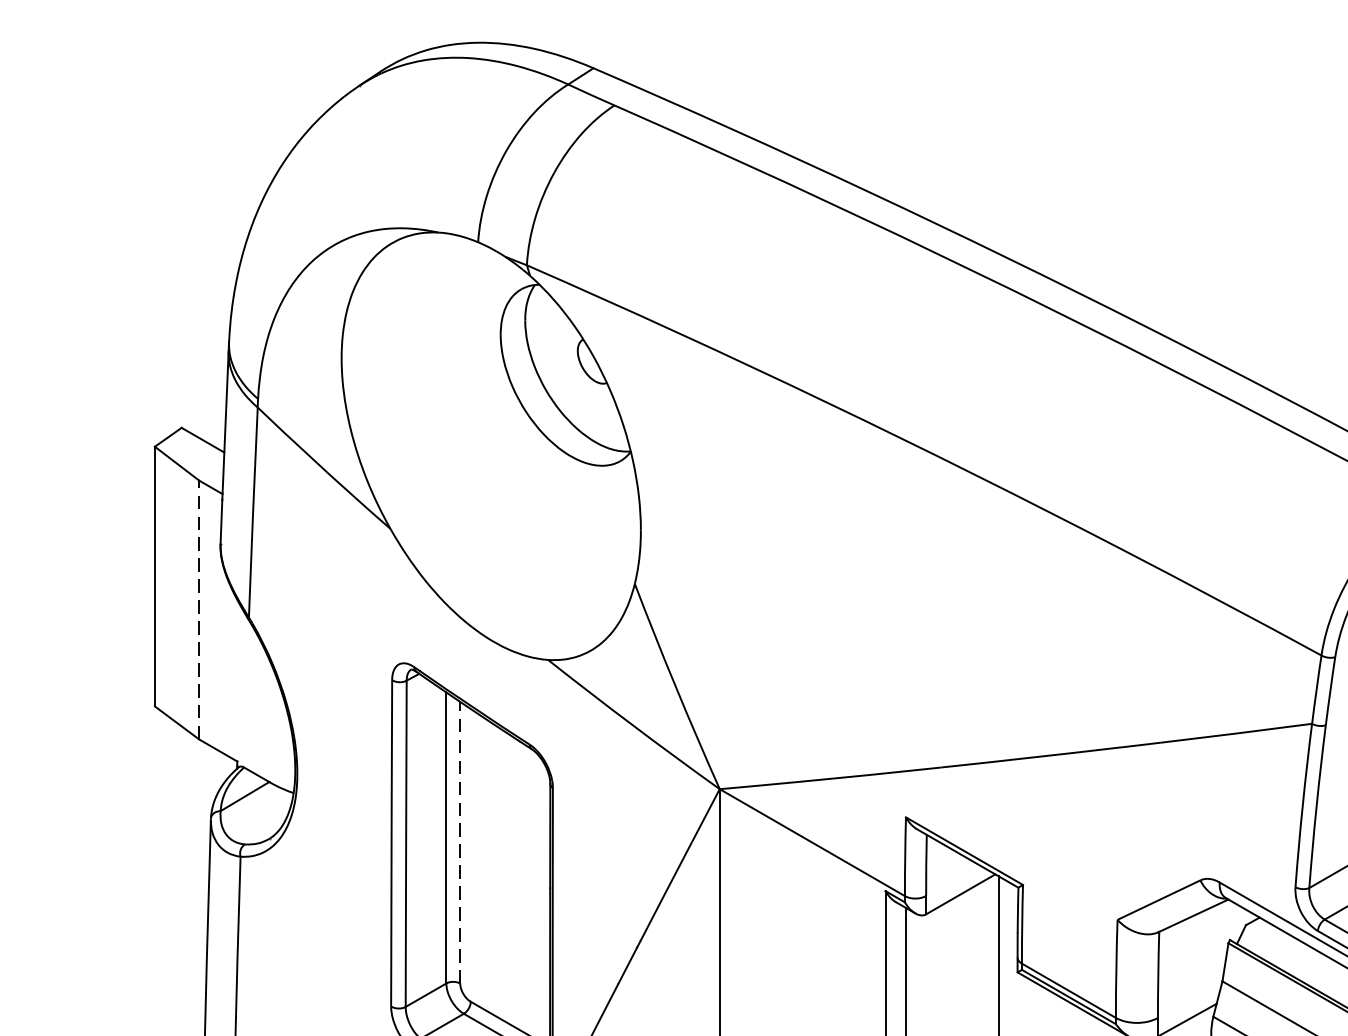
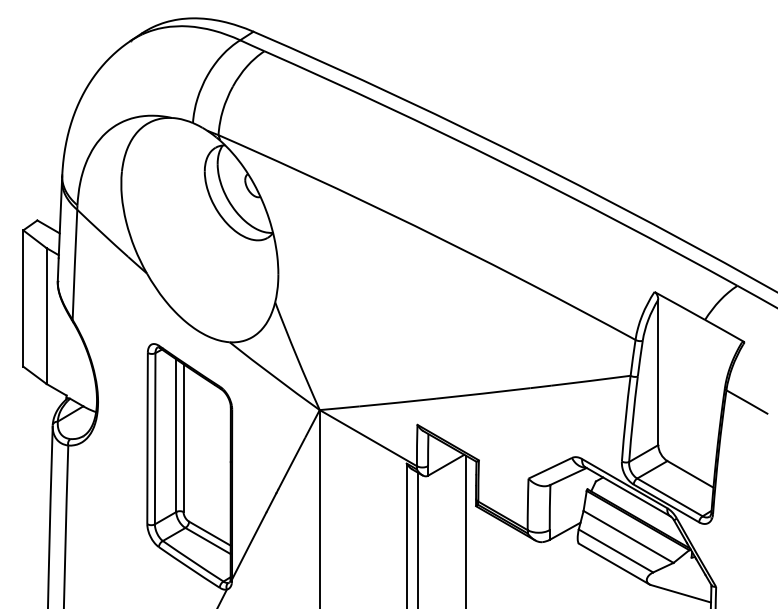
line: (199, 610) -> (46, 316), dashed -> solid
line: (460, 843) -> (183, 438), dashed -> solid

